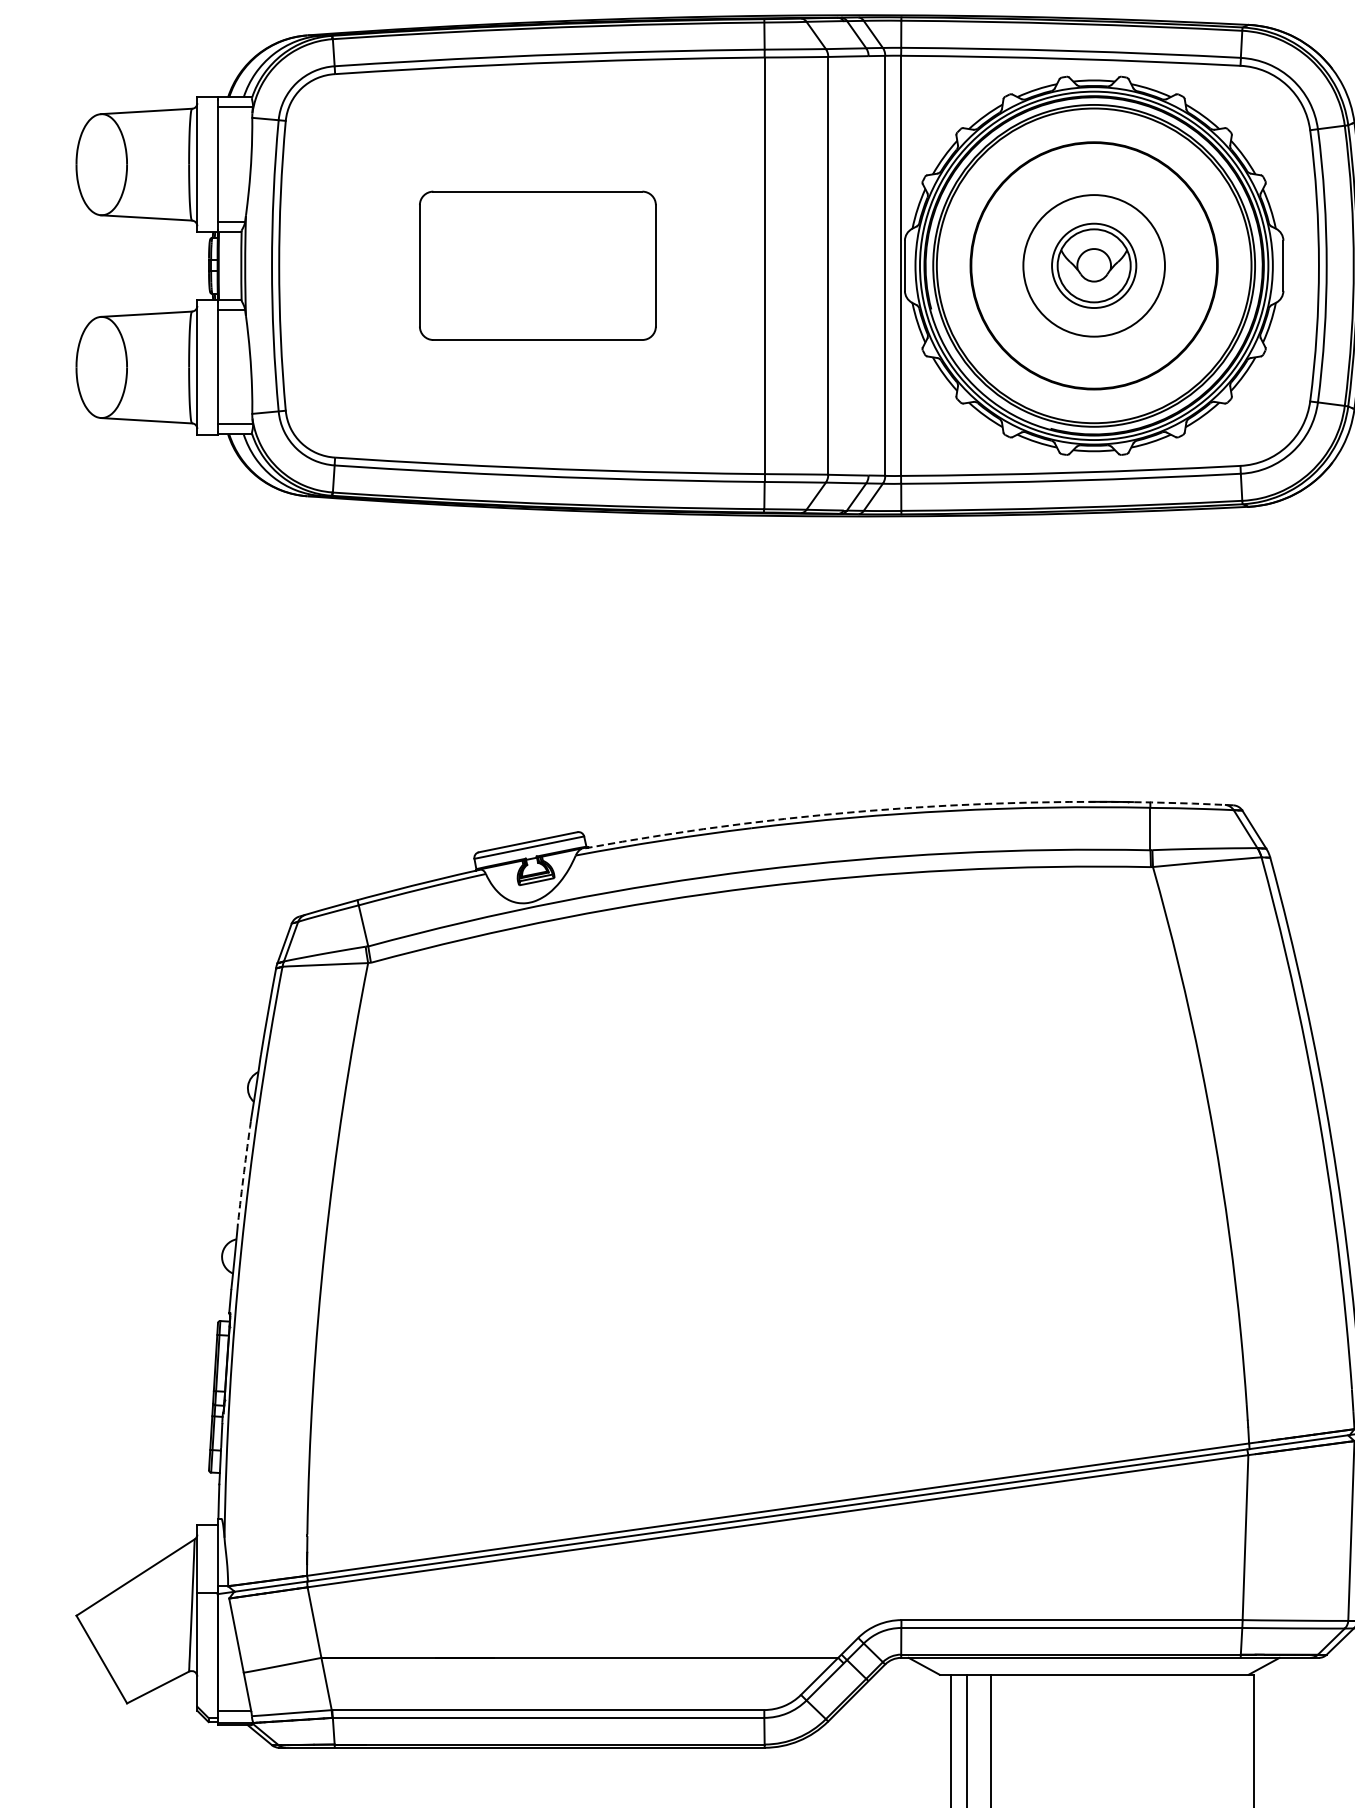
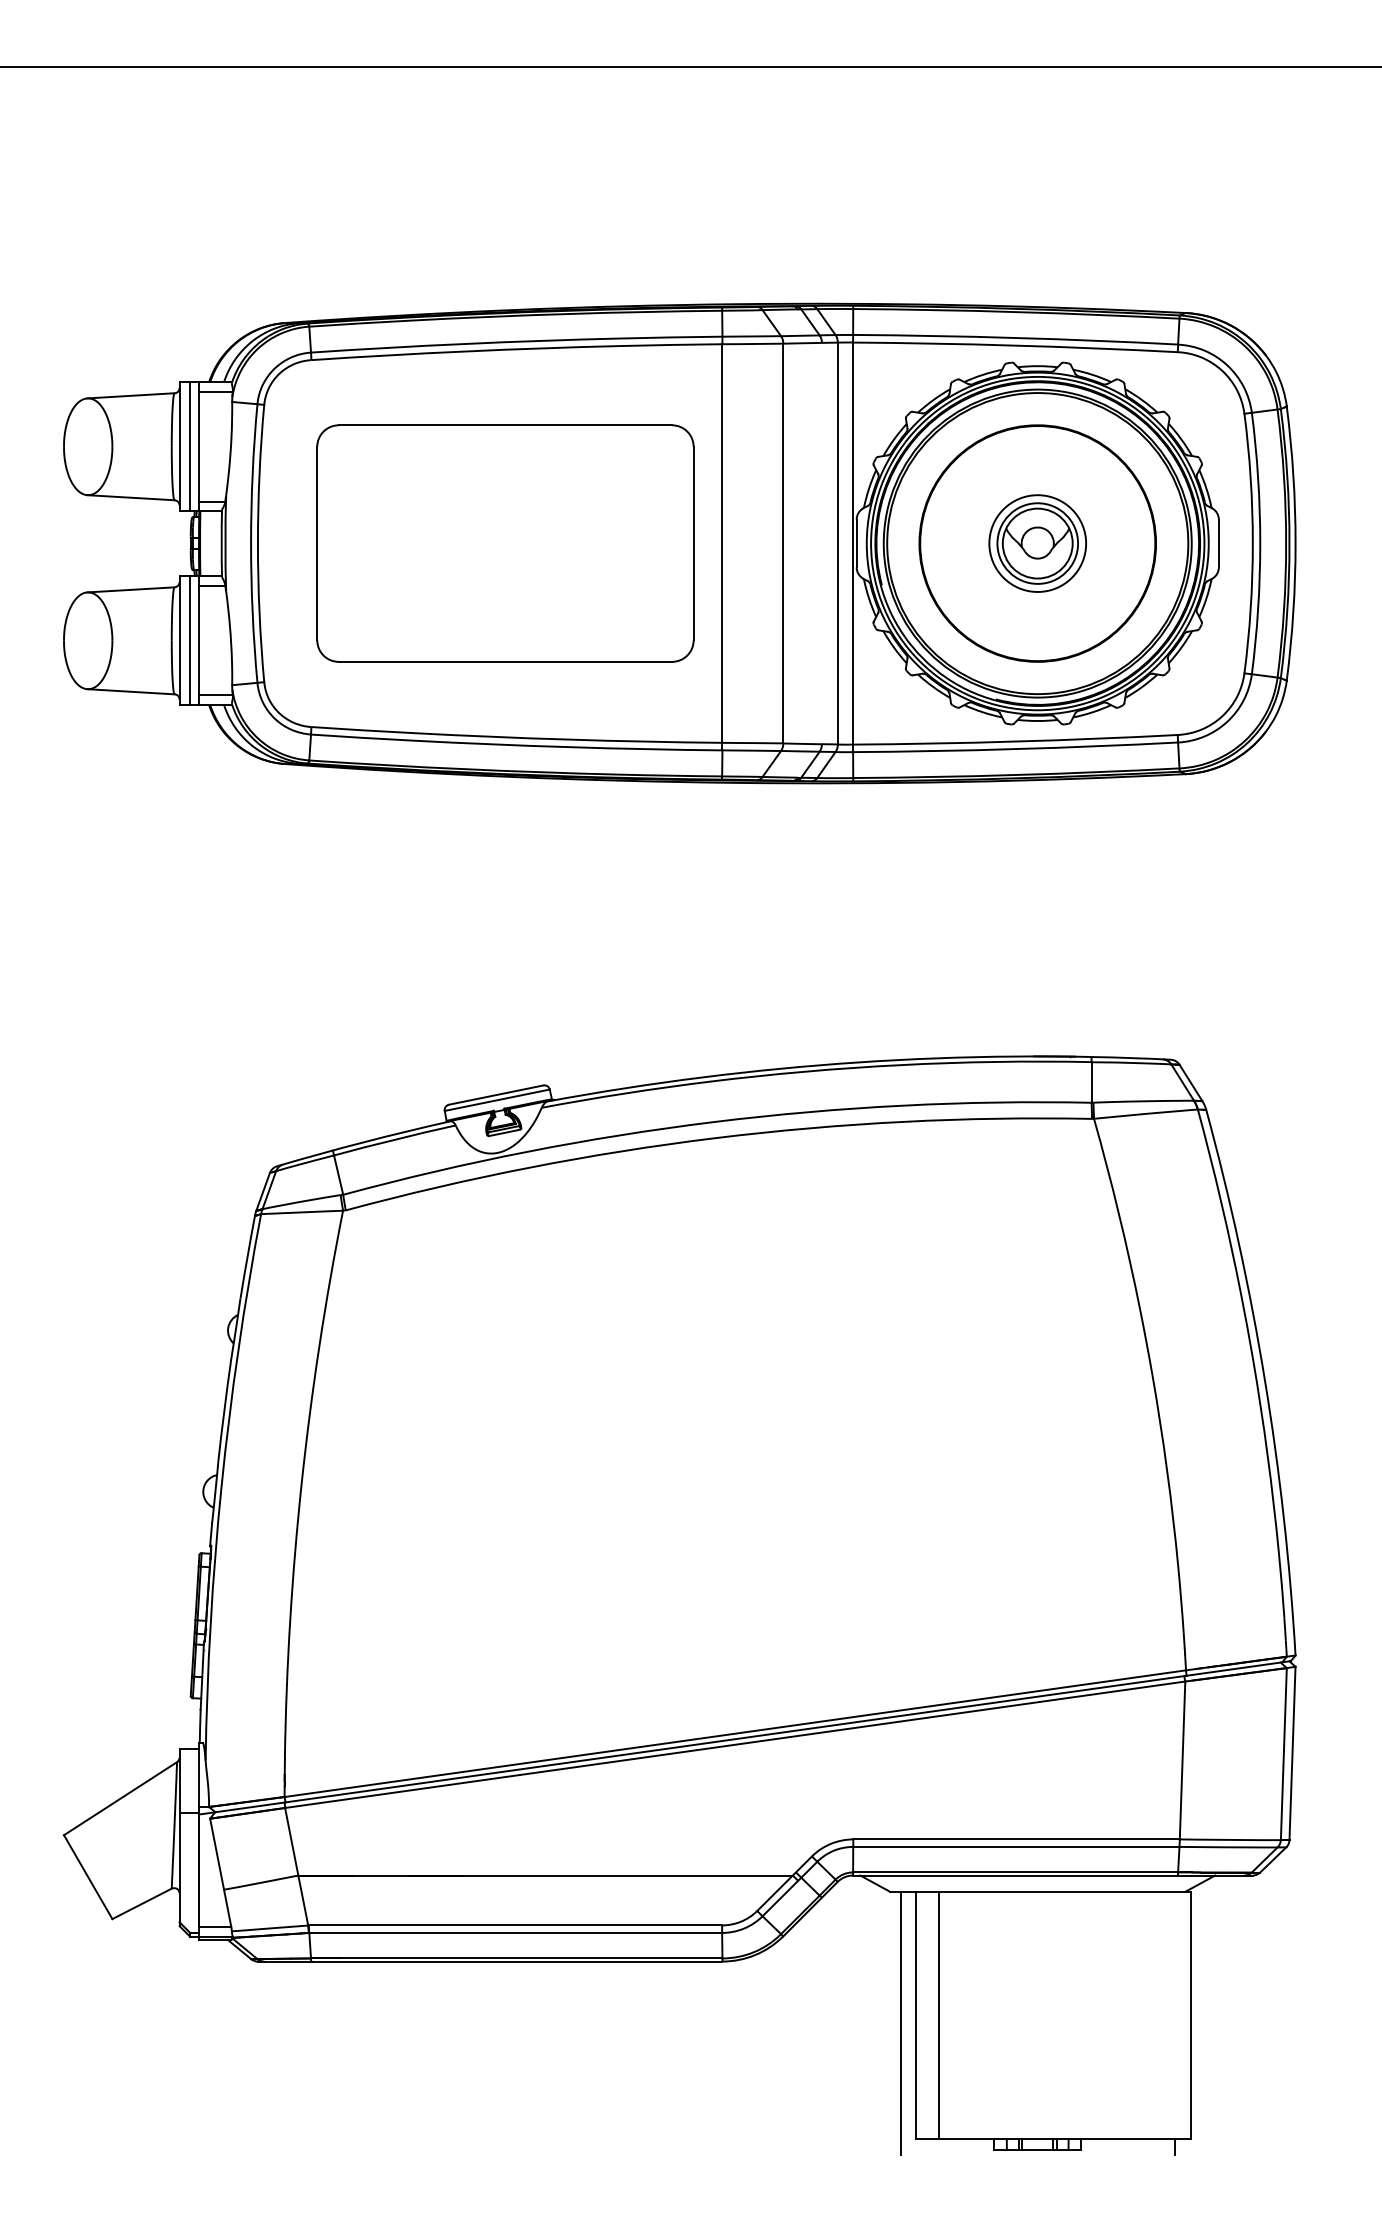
line: (208, 164) -> (190, 446), added
part: (537, 265) -> (505, 543), size x1.67
circle: (1093, 265) -> (1037, 543), size x0.71
line: (208, 367) -> (190, 640), added
arc: (906, 808) -> (858, 1062), dashed -> solid
arc: (244, 1171) -> (224, 1410), dashed -> solid

